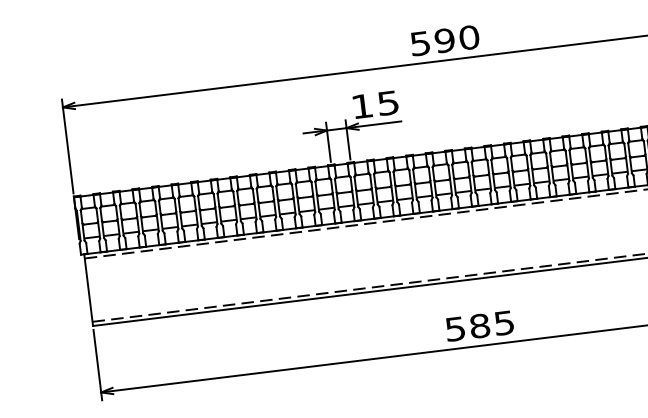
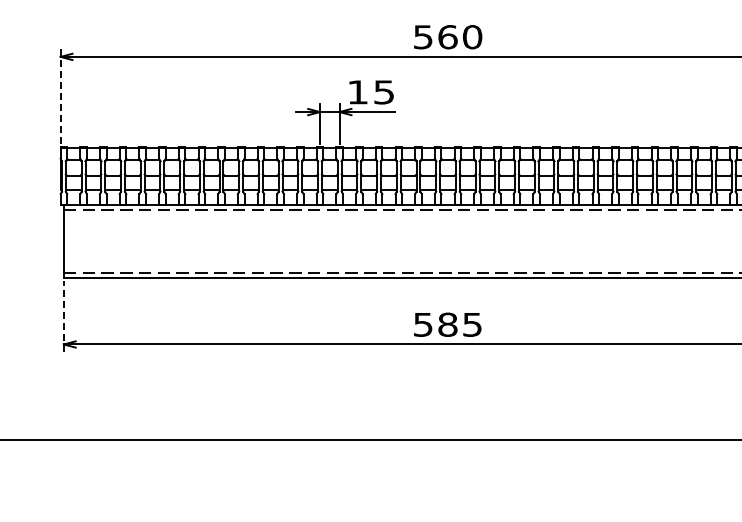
text: (444, 41) -> (447, 37), 590 -> 560
line: (67, 145) -> (60, 95), solid -> dashed
line: (97, 364) -> (63, 316), solid -> dashed

